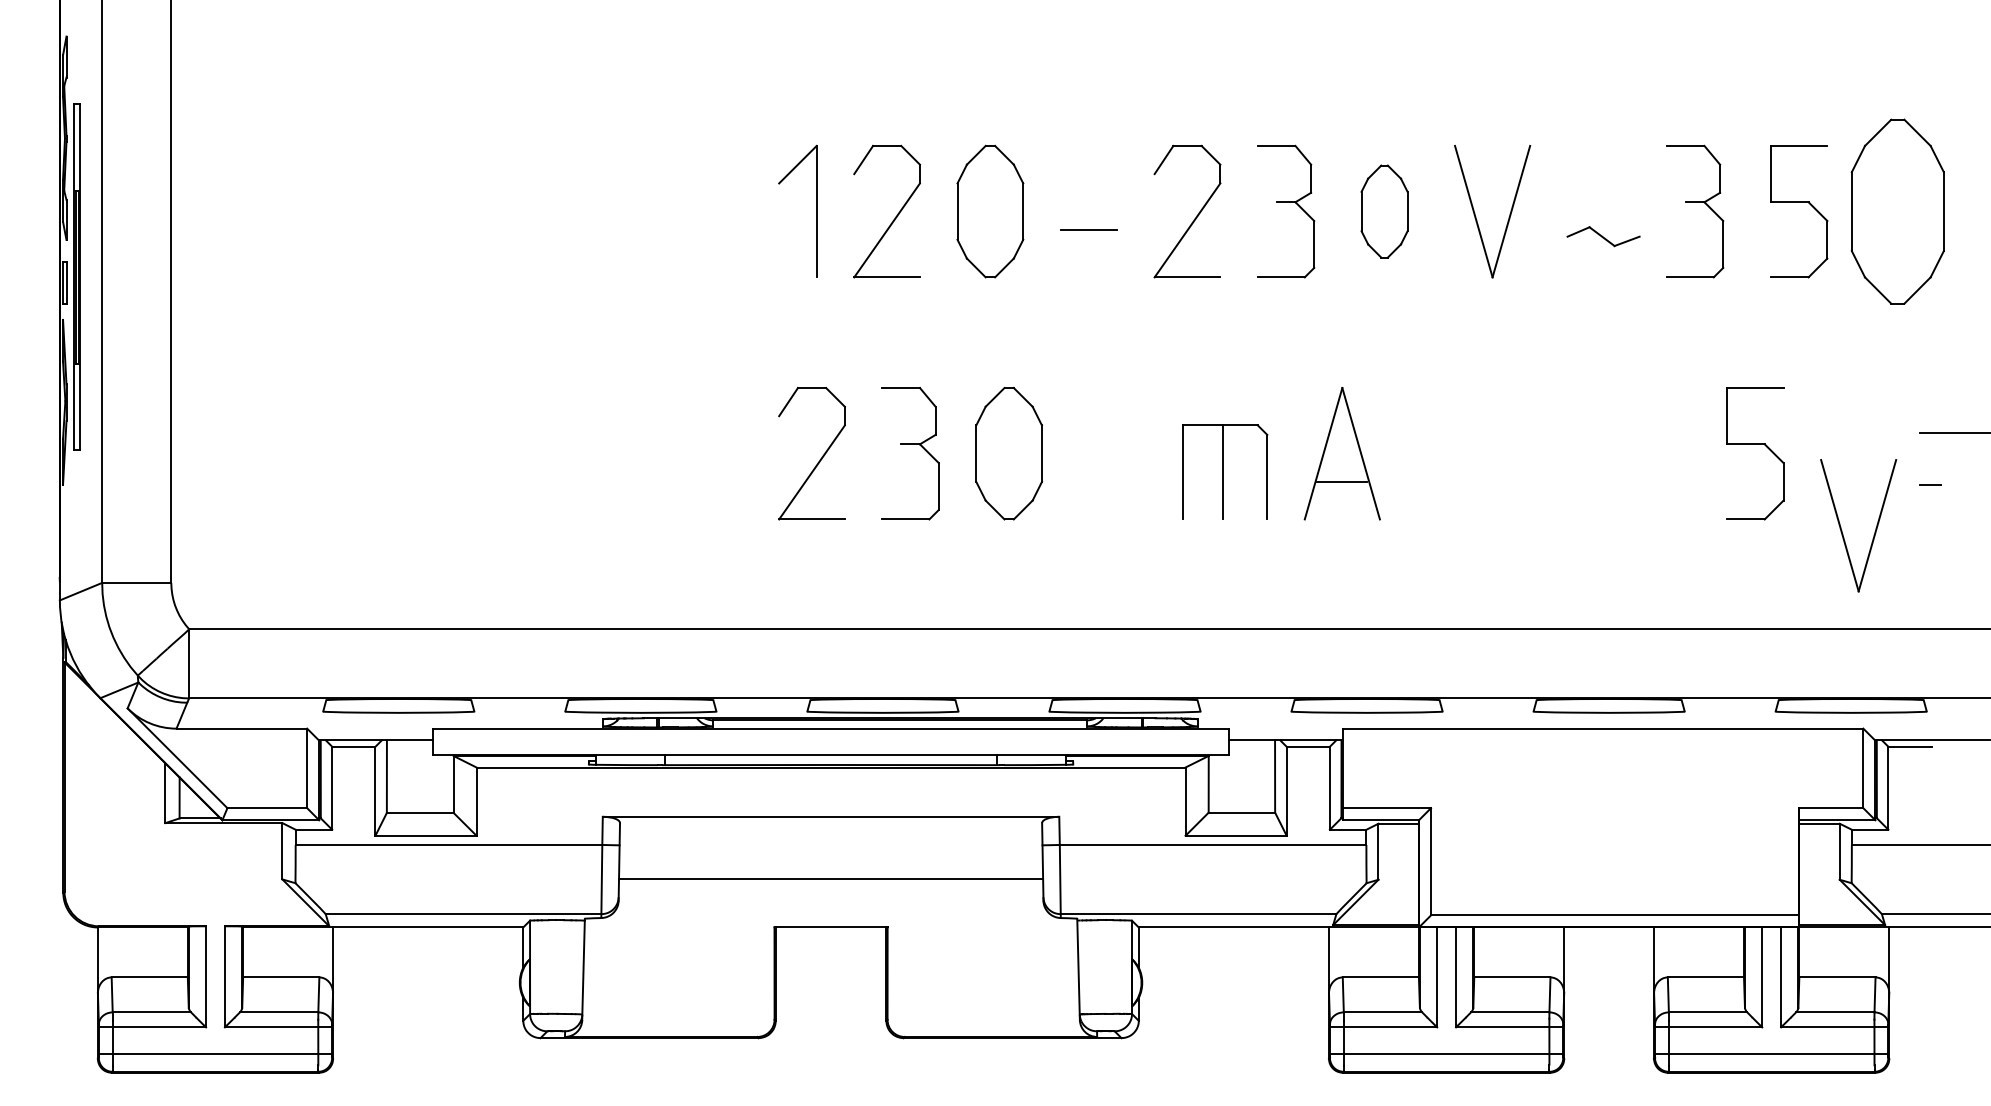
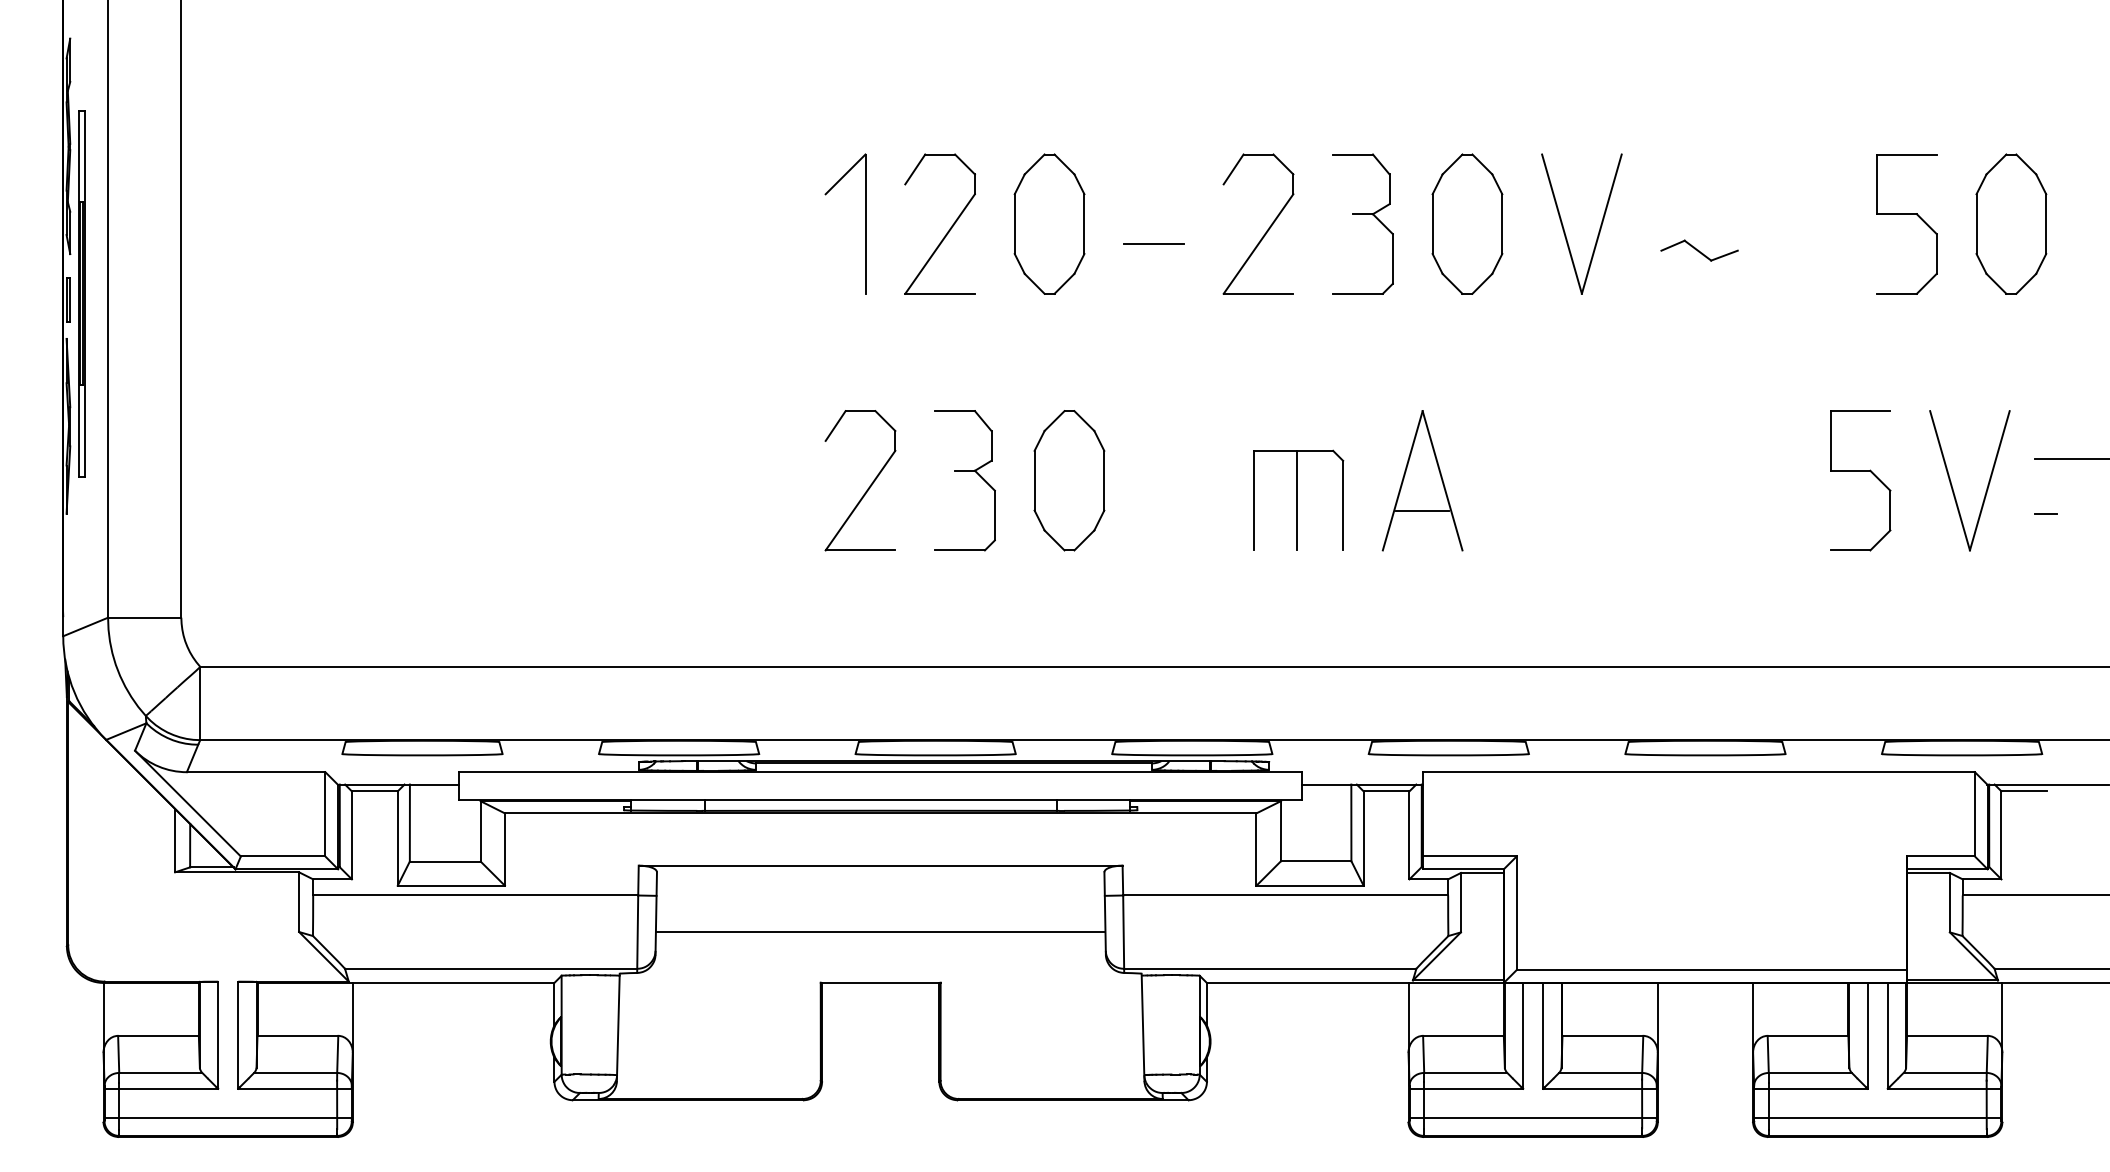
part: (1695, 202) -> (1797, 214), removed
part: (1384, 211) -> (1467, 224), size x1.43
part: (1897, 211) -> (2011, 224), size x0.71
part: (1842, 530) -> (1952, 485), moved

